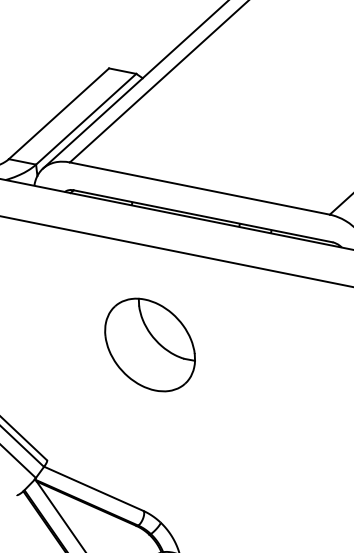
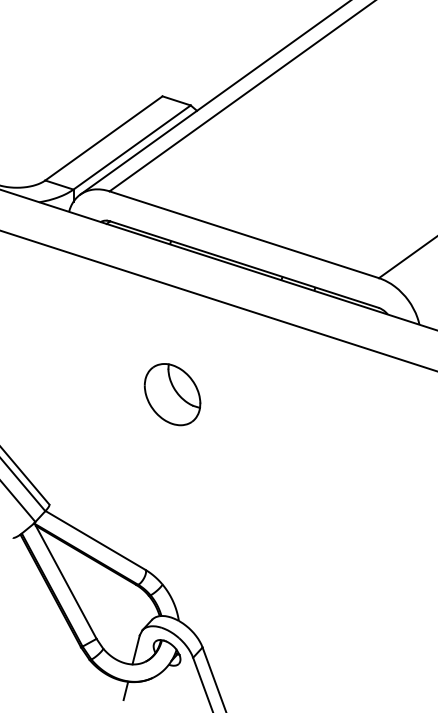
part: (149, 344) -> (172, 394), size x0.6

